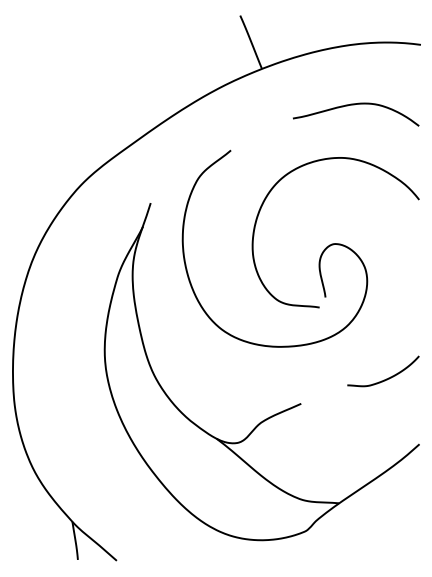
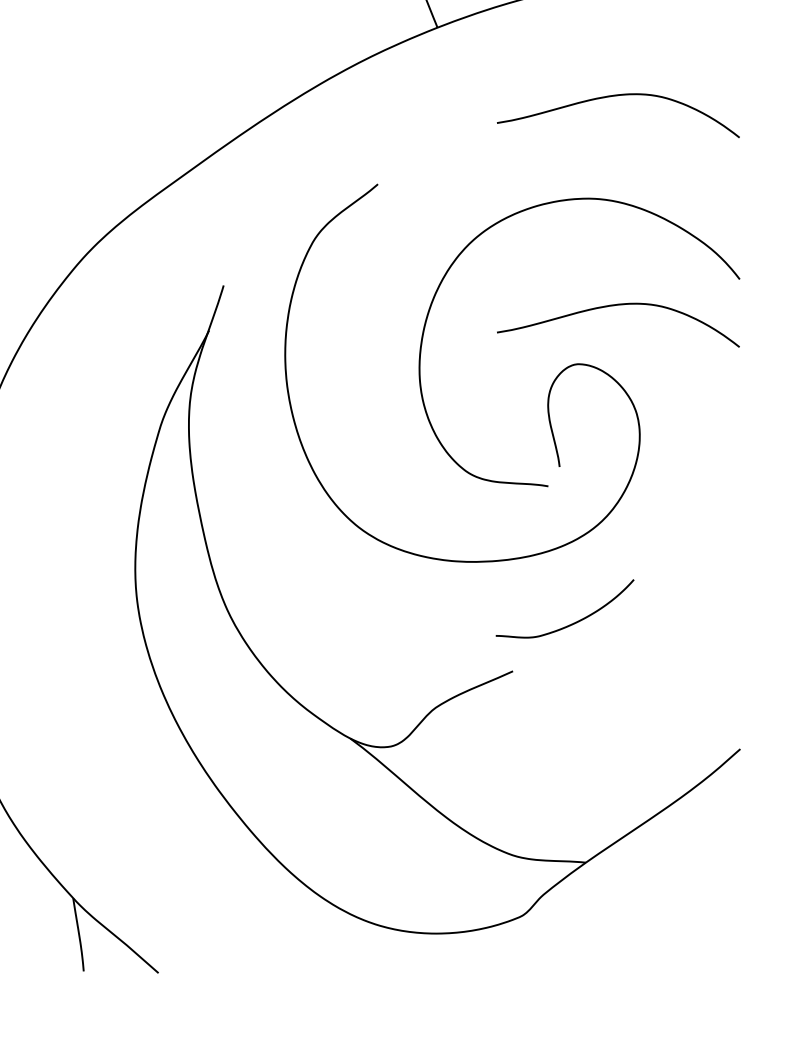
curve: (354, 214) -> (615, 307), added
curve: (386, 378) -> (571, 622), moved

